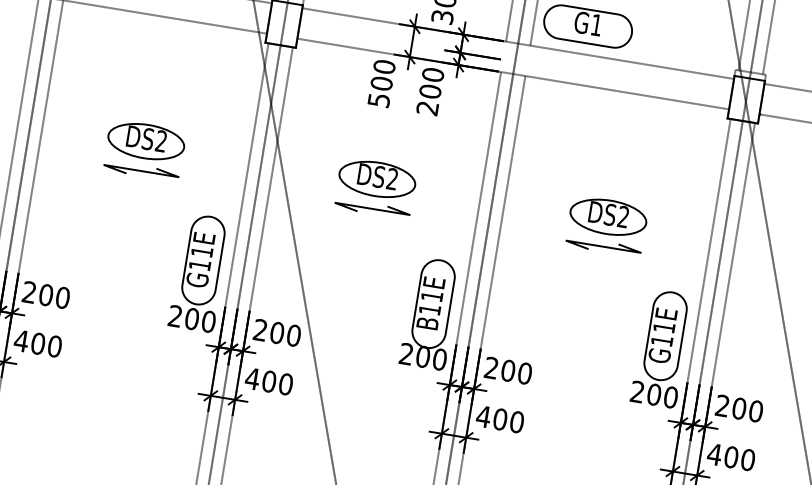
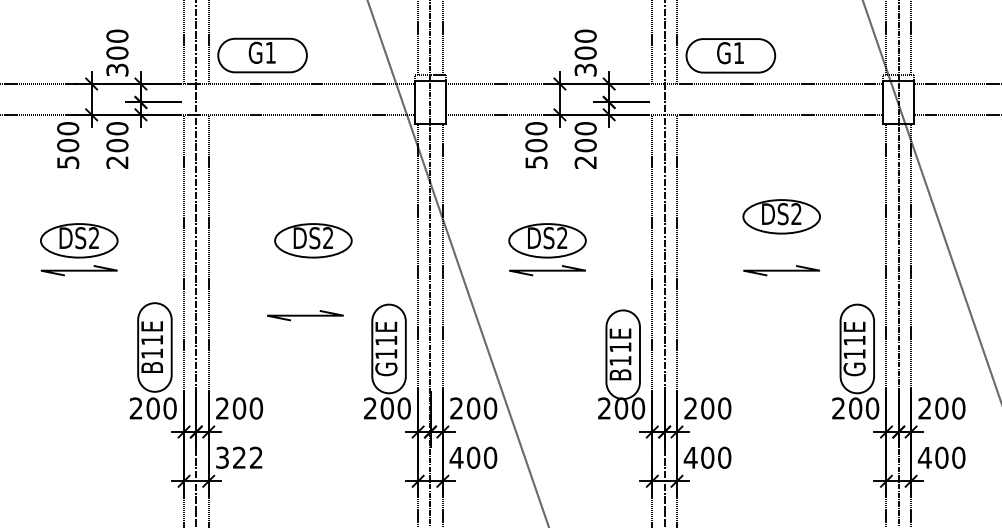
line: (141, 170) -> (305, 315), moved
part: (608, 216) -> (781, 216), moved
text: (38, 343) -> (239, 457), 400 -> 322

